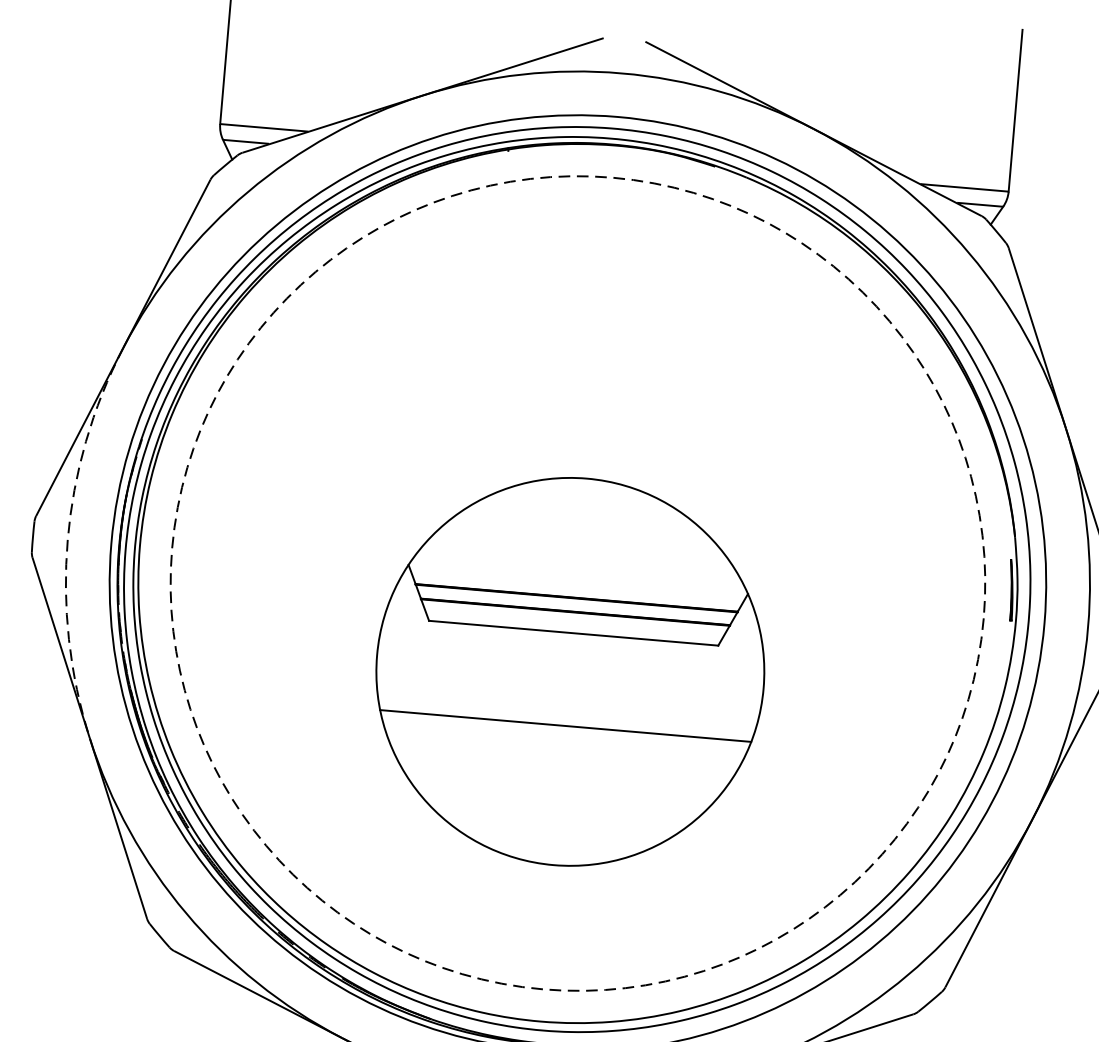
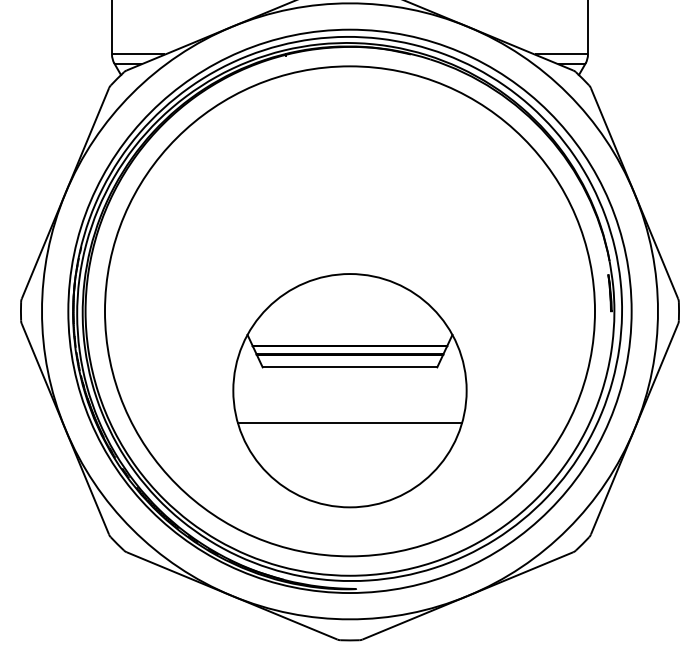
arc: (68, 540) -> (42, 311), dashed -> solid
circle: (578, 583) -> (350, 311), dashed -> solid
part: (569, 671) -> (349, 390), moved

